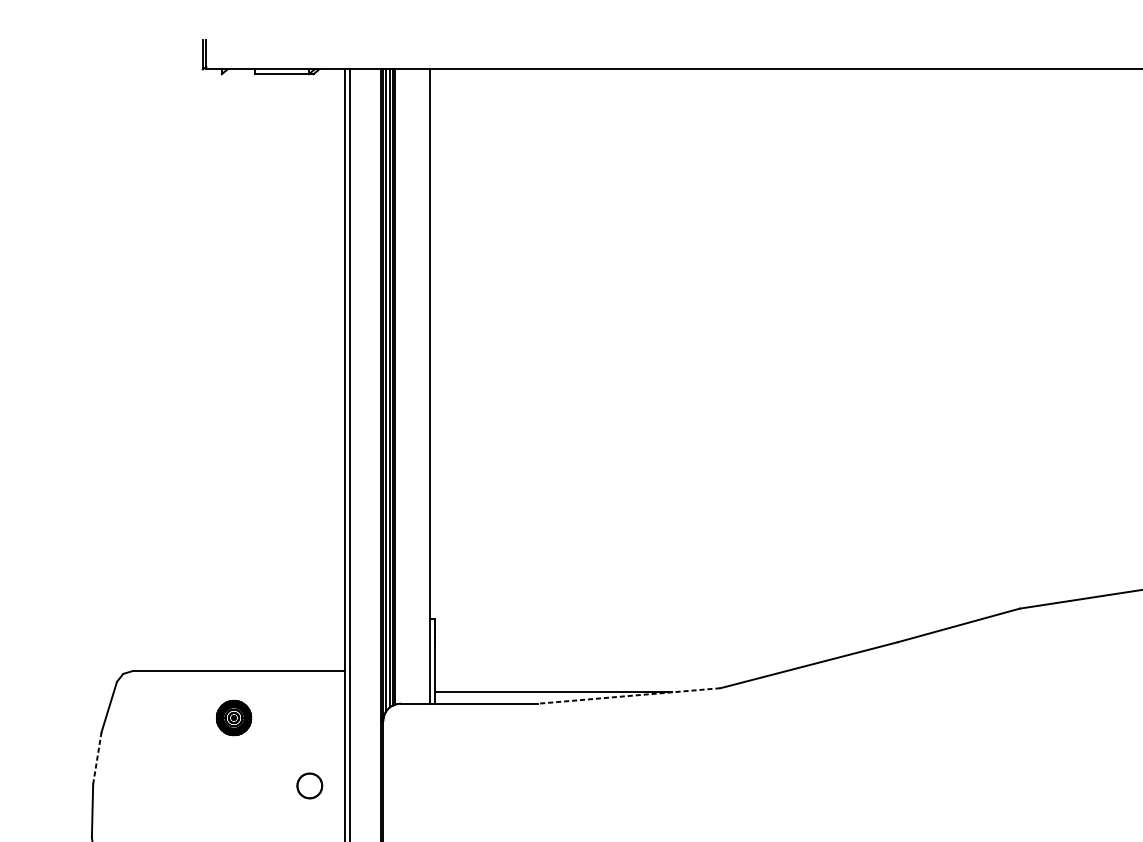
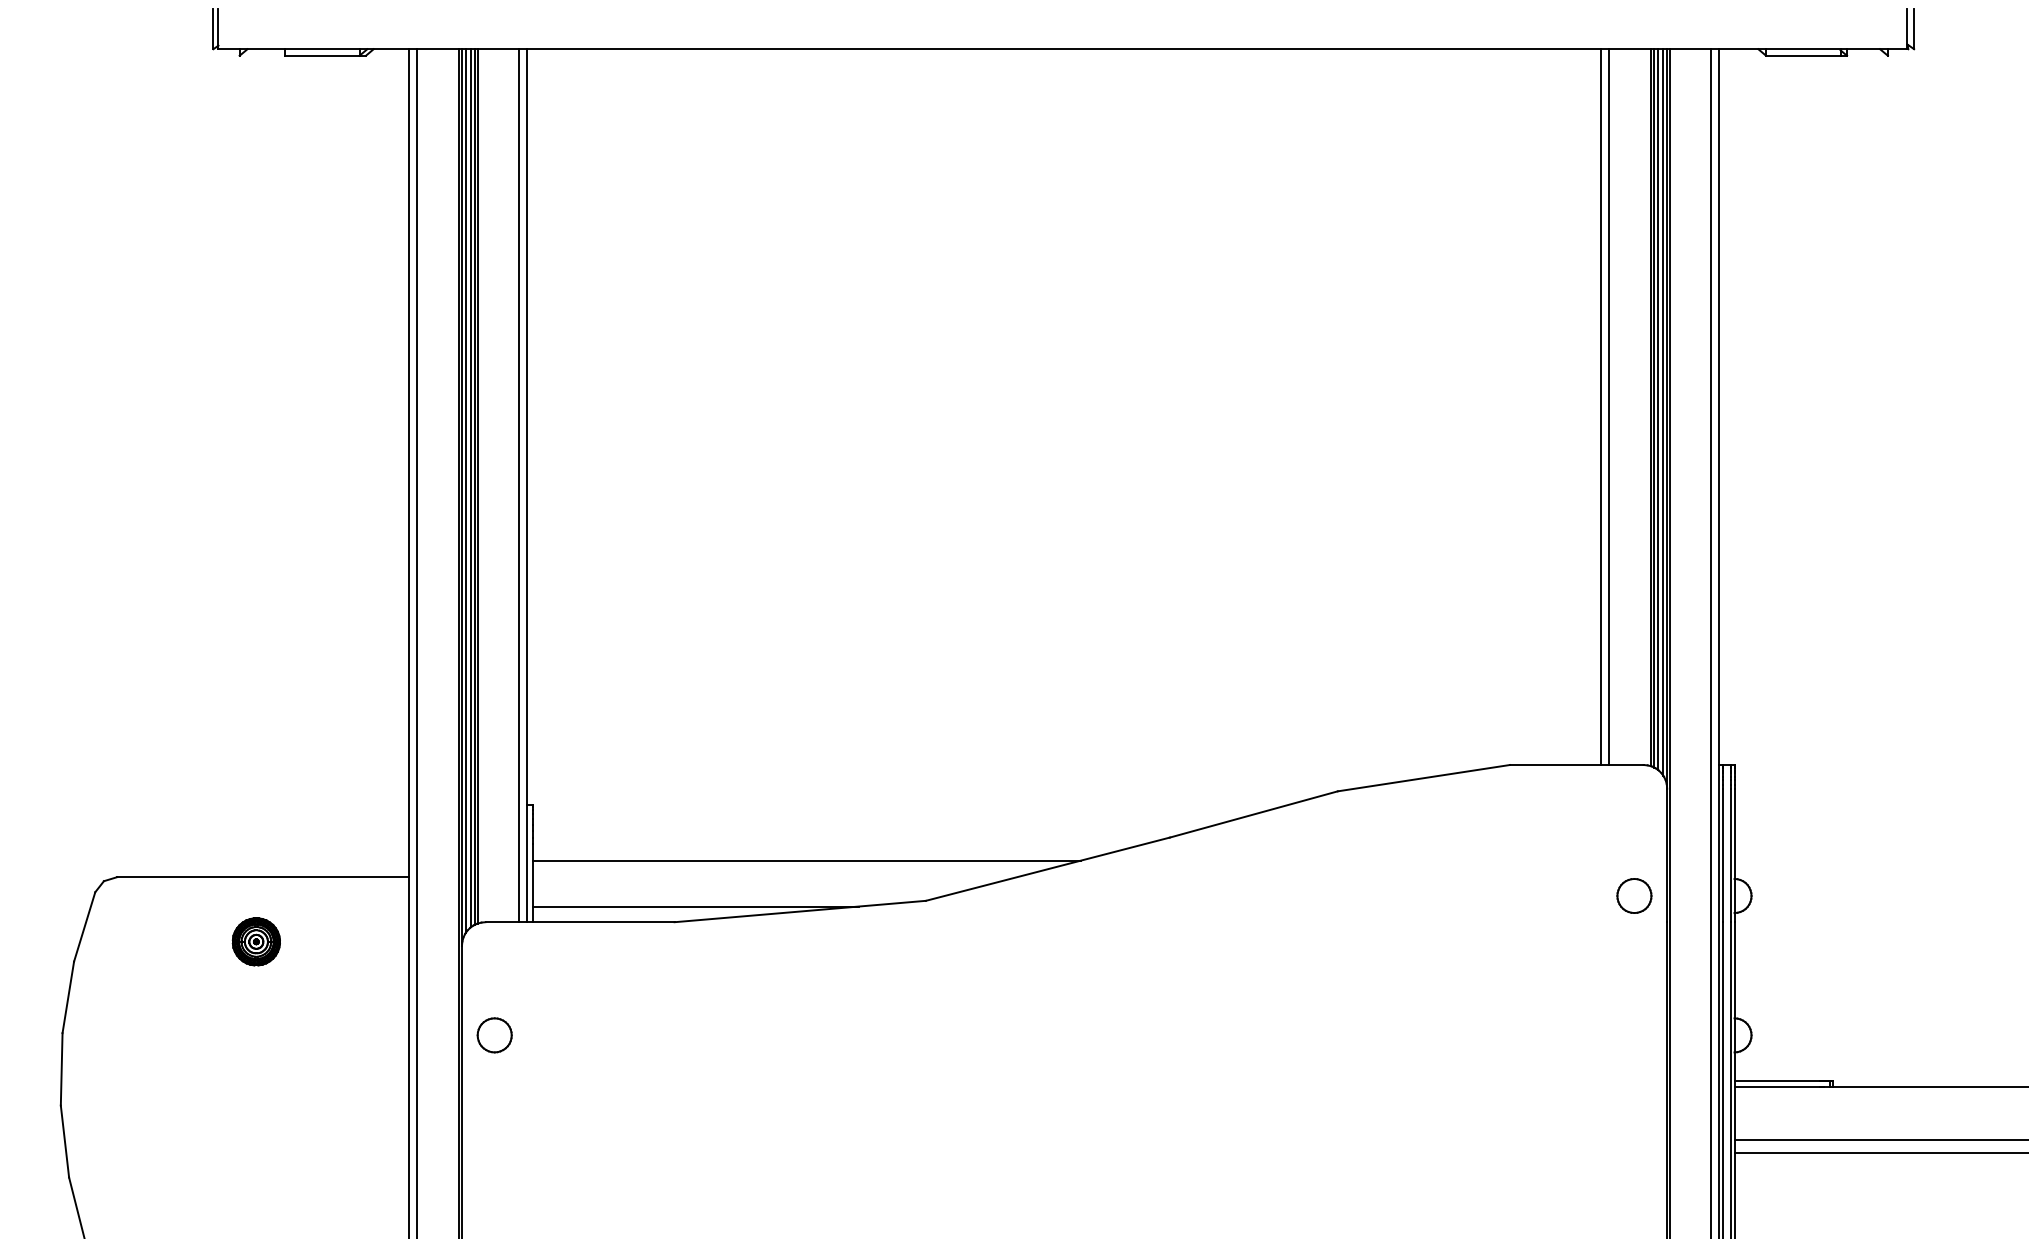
line: (424, 386) -> (518, 485), added
line: (633, 658) -> (806, 860), added
line: (628, 695) -> (799, 911), dashed -> solid
line: (97, 757) -> (68, 996), dashed -> solid
part: (309, 786) -> (494, 1035), moved

